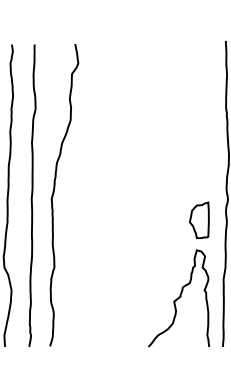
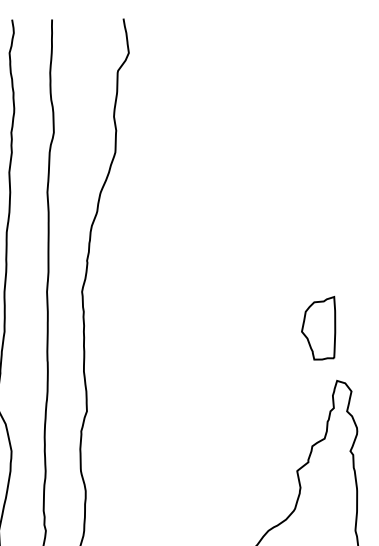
part: (199, 219) -> (318, 326), moved

